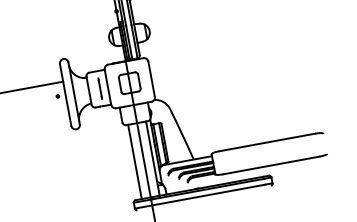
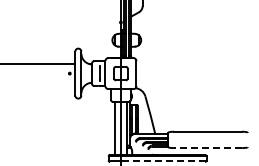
line: (270, 166) -> (207, 148), solid -> dashed
line: (209, 194) -> (161, 160), solid -> dashed

